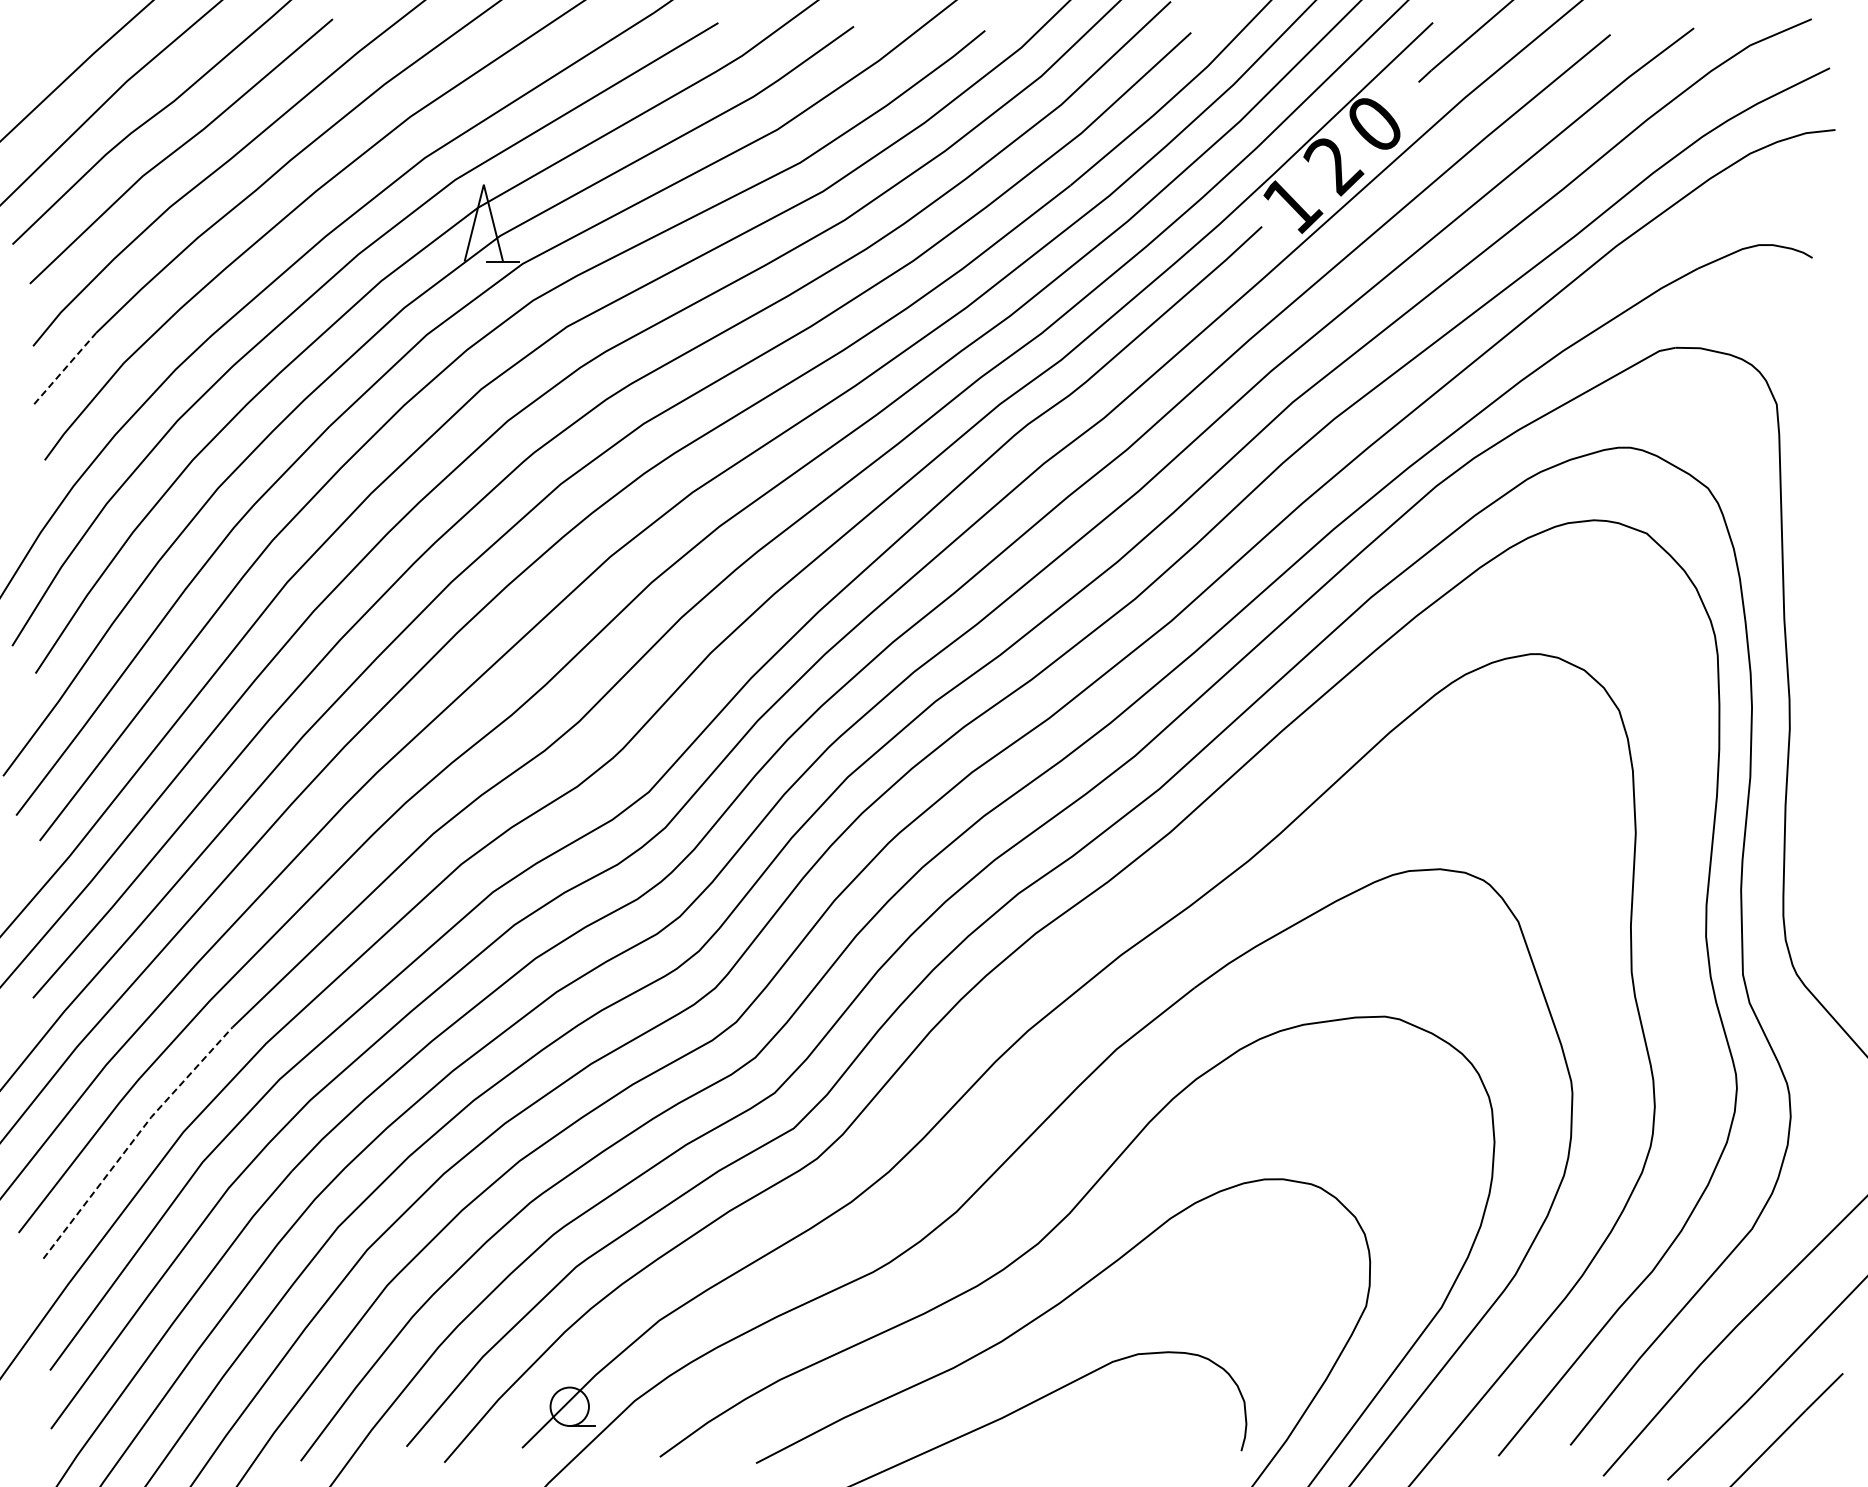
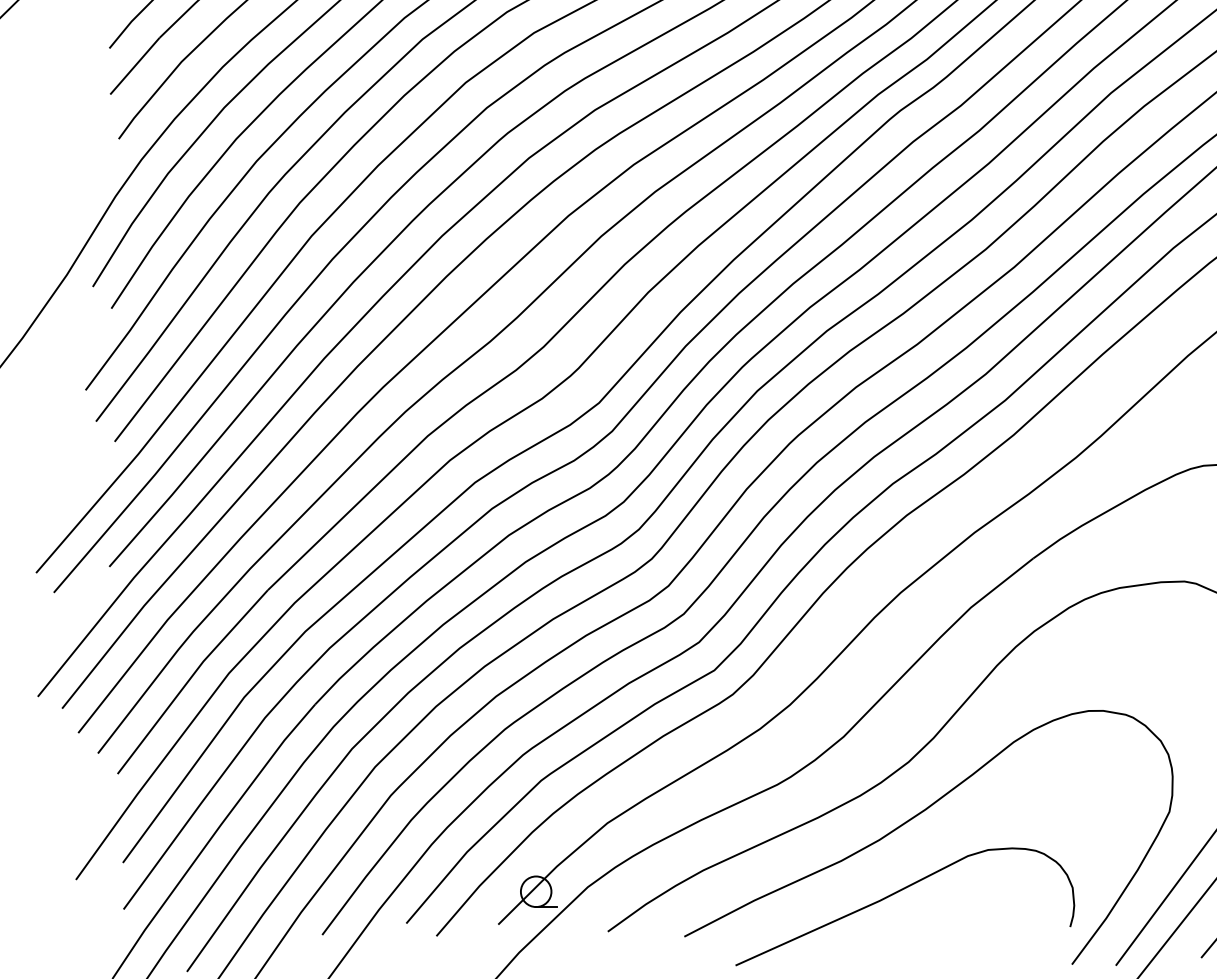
line: (65, 368) -> (135, 66), dashed -> solid
line: (134, 1139) -> (190, 679), dashed -> solid

